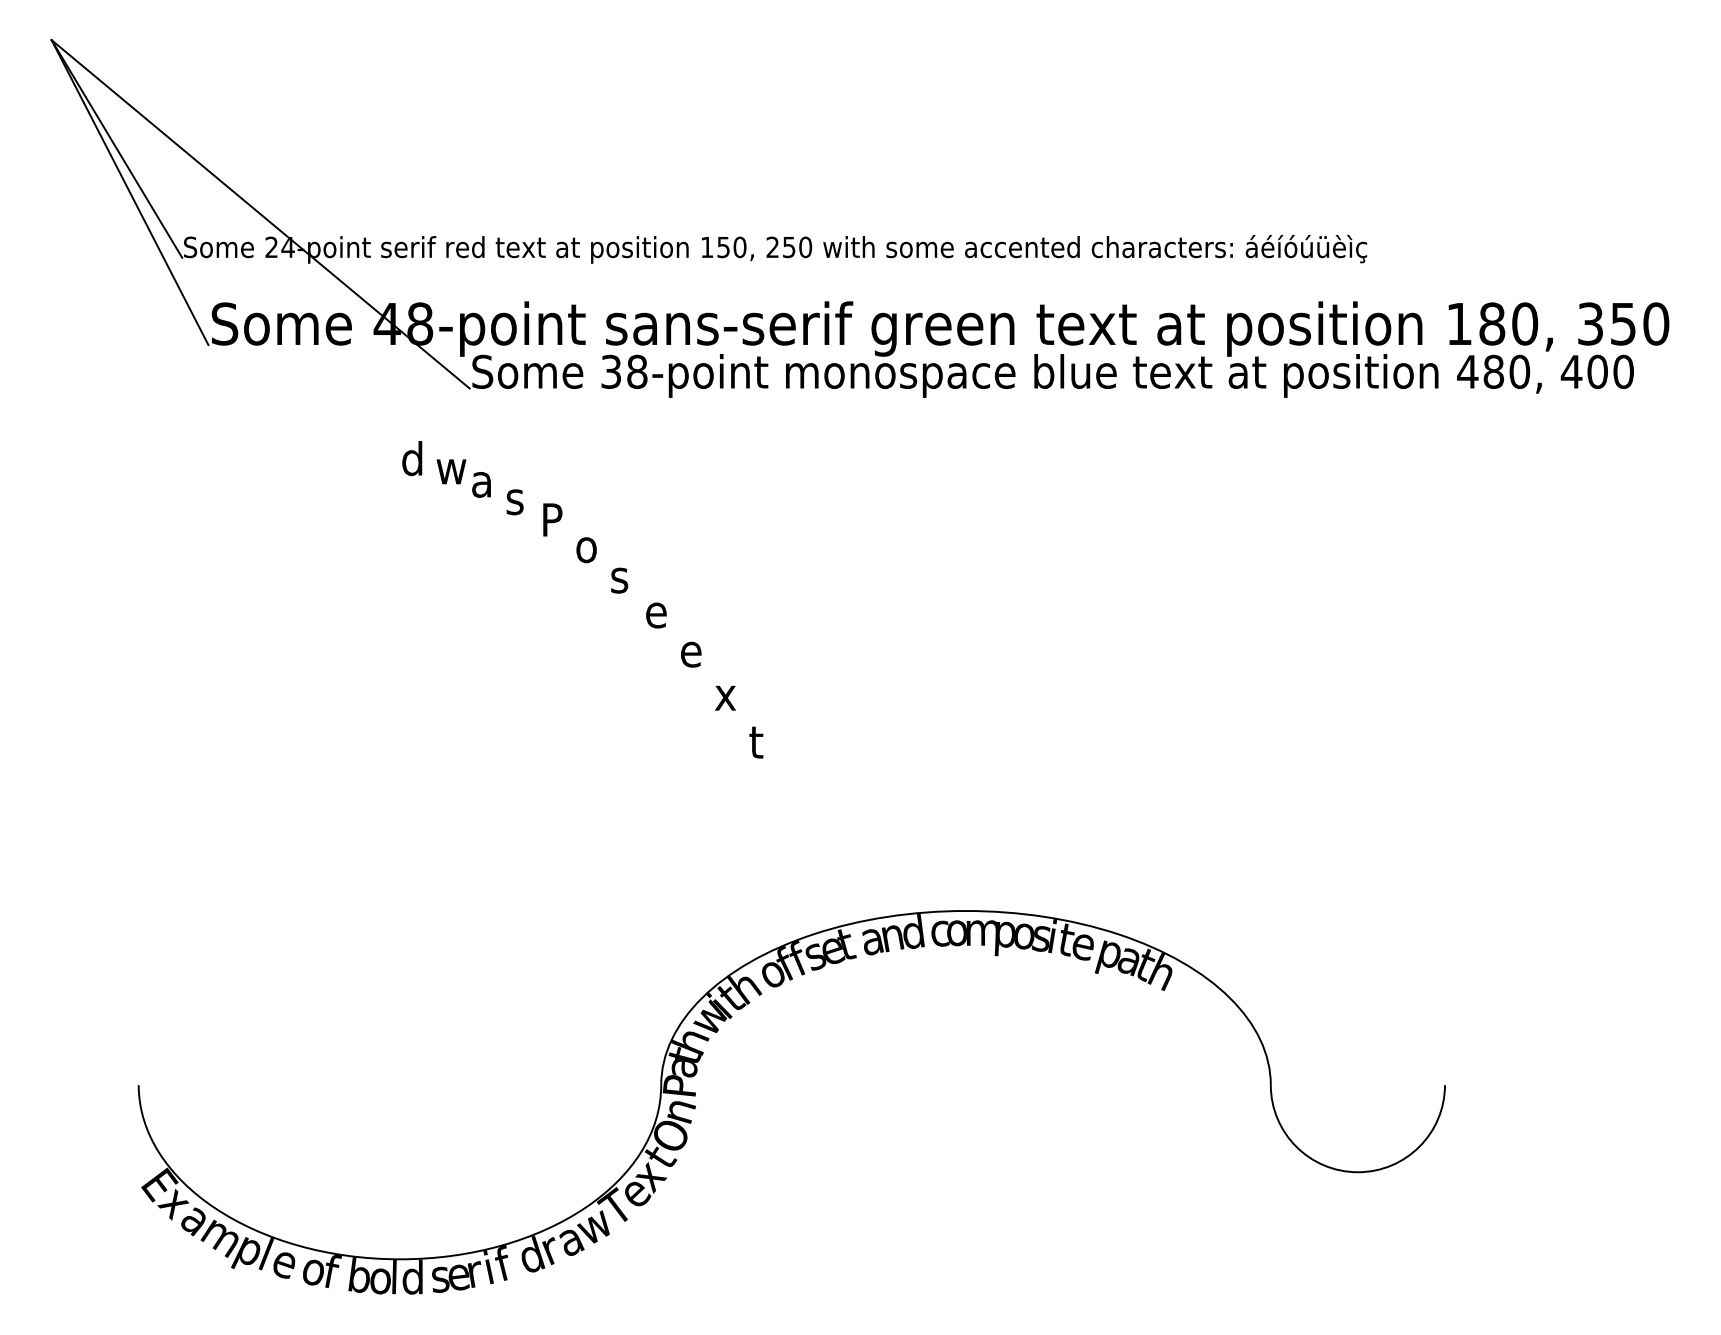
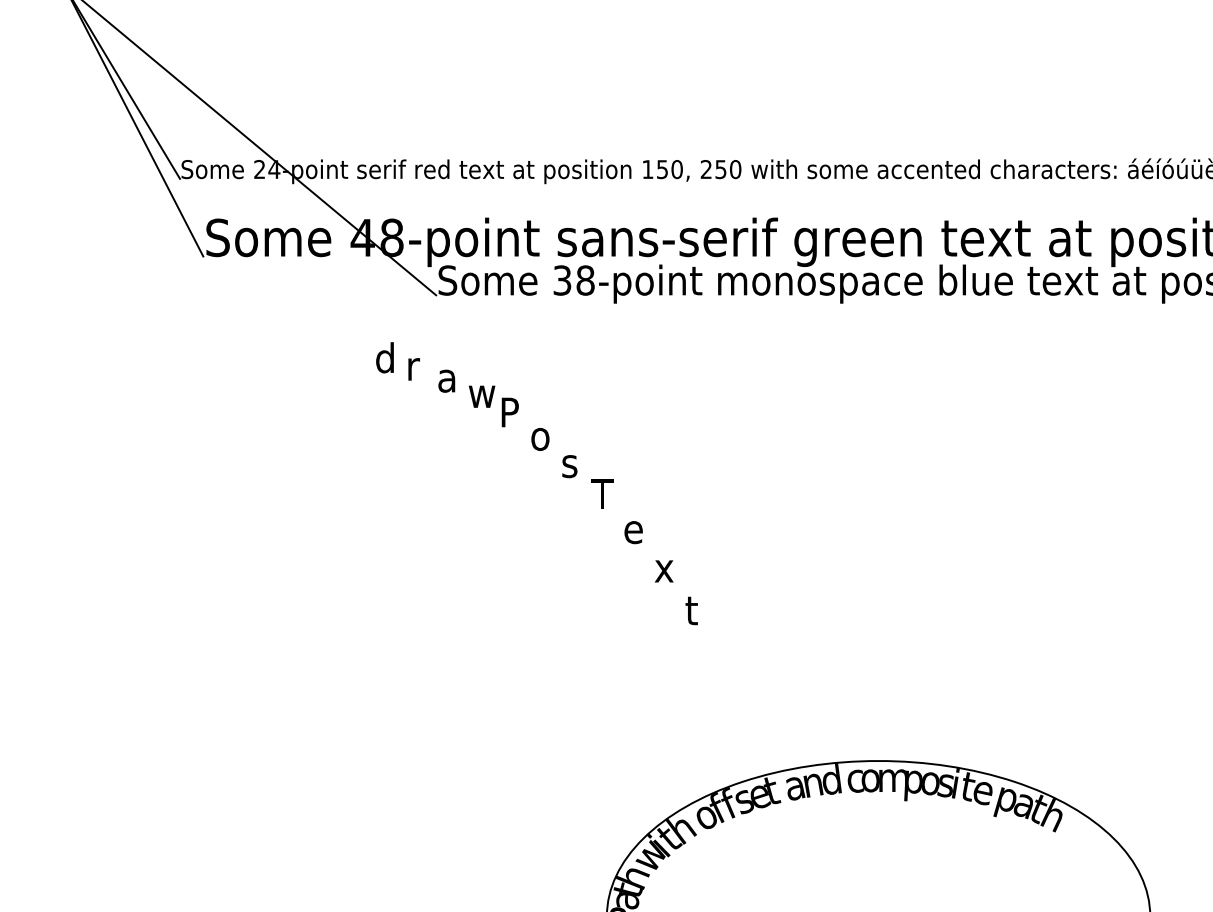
text: (451, 471) -> (419, 369), w -> r
text: (520, 502) -> (481, 396), s -> w
text: (656, 611) -> (602, 494), e -> T

